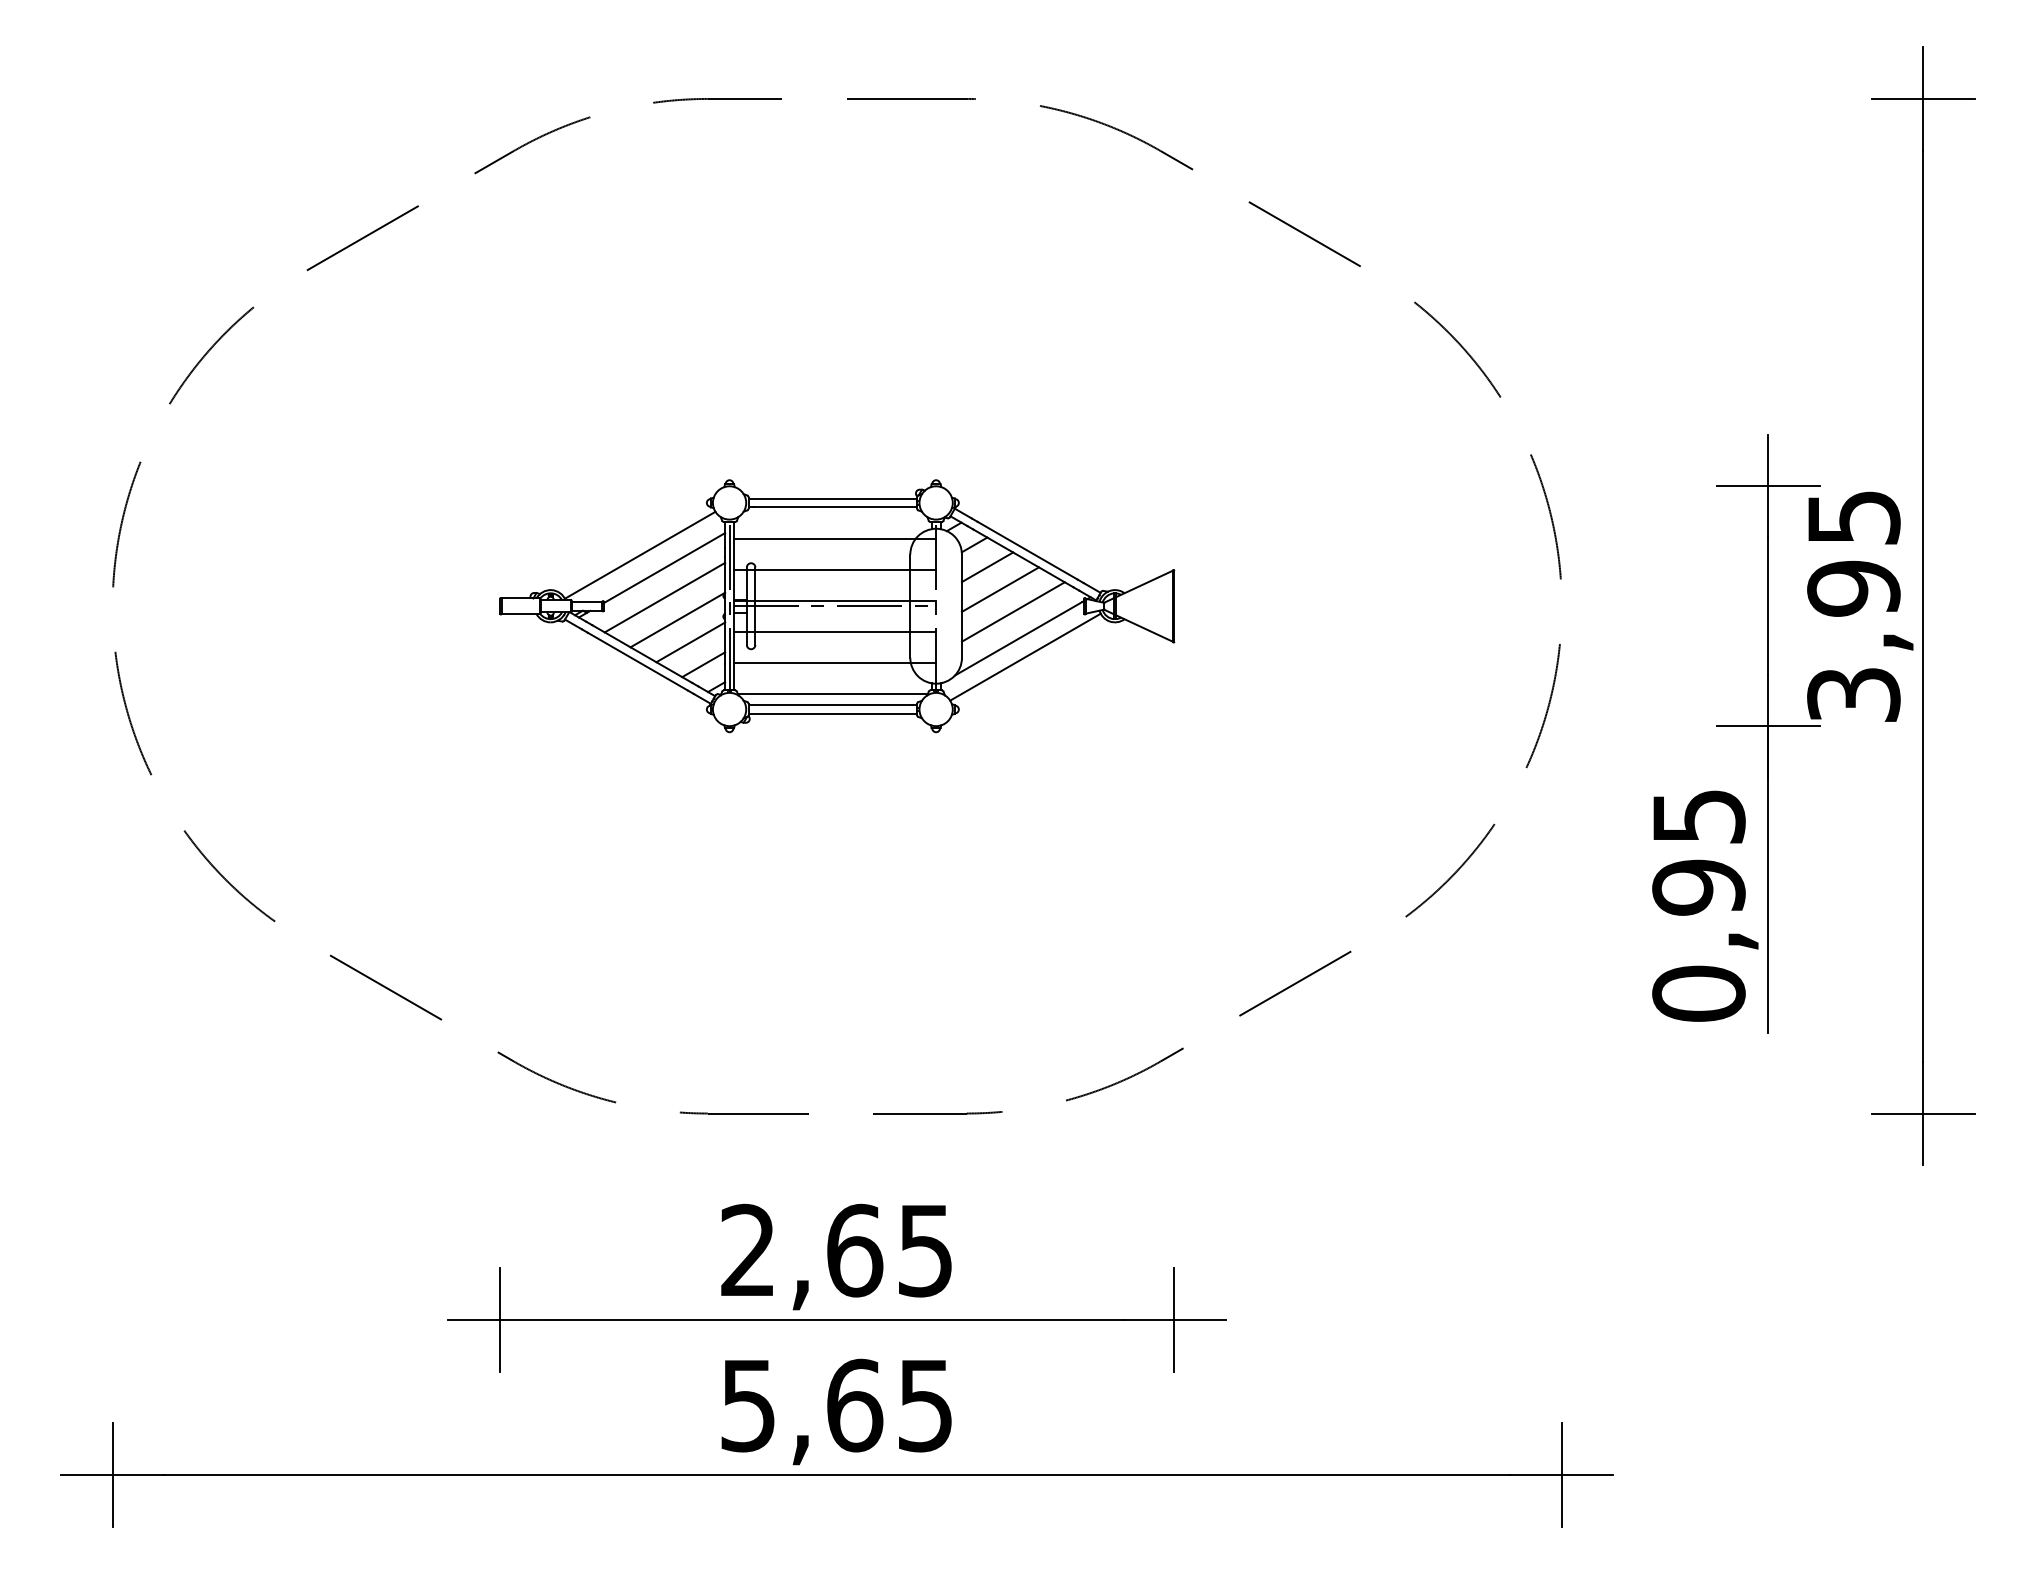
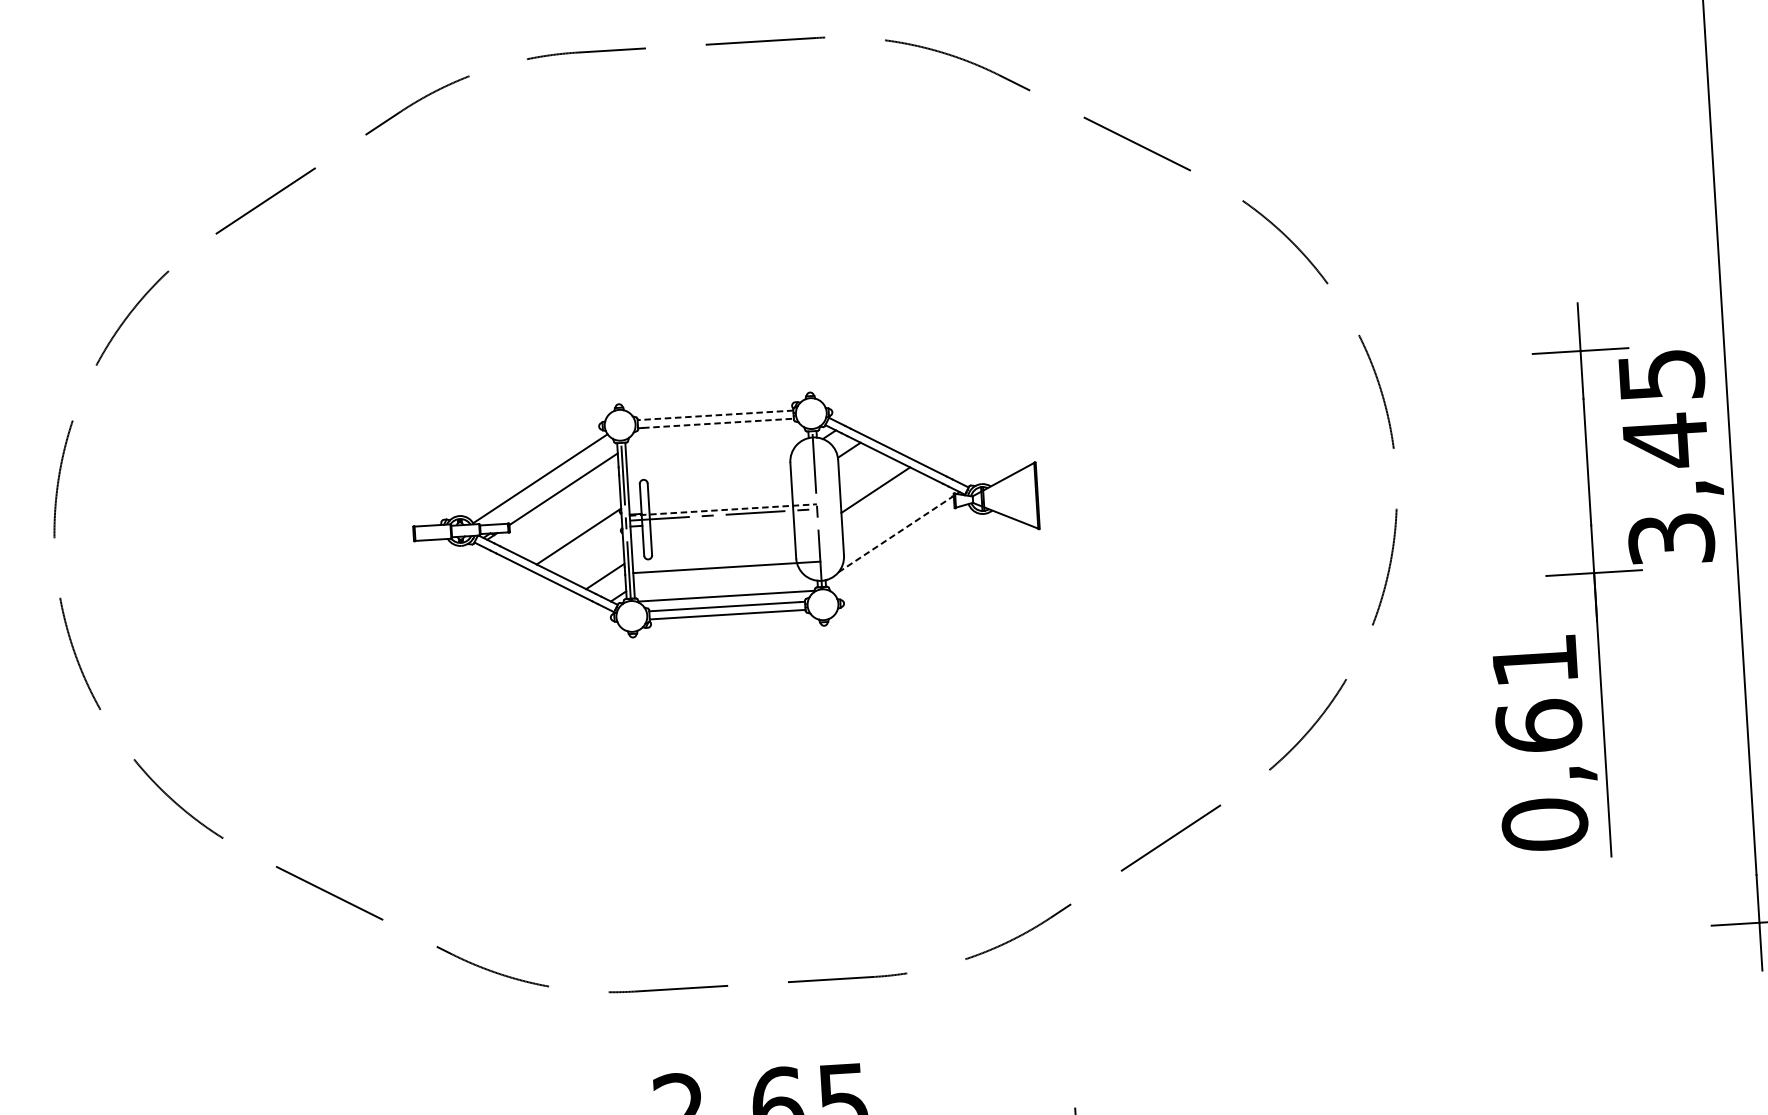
line: (832, 498) -> (715, 415), solid -> dashed
line: (836, 507) -> (719, 423), solid -> dashed
line: (834, 539) -> (719, 453), removed
line: (987, 567) -> (862, 470), removed
line: (834, 569) -> (721, 480), removed
text: (1853, 588) -> (1665, 440), 3,95 -> 3,45
line: (664, 597) -> (565, 516), removed
line: (835, 600) -> (723, 509), solid -> dashed
line: (1012, 611) -> (888, 509), removed
line: (834, 631) -> (724, 538), removed
line: (1019, 638) -> (896, 534), solid -> dashed
line: (690, 642) -> (591, 556), removed
line: (1025, 656) -> (902, 550), removed
text: (1698, 852) -> (1536, 693), 0,95 -> 0,61

